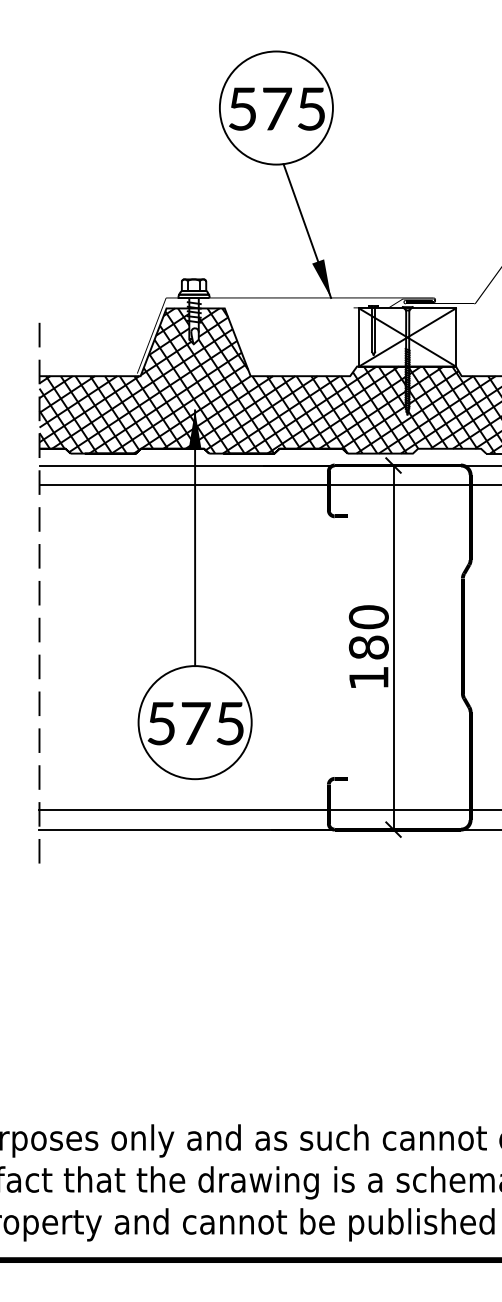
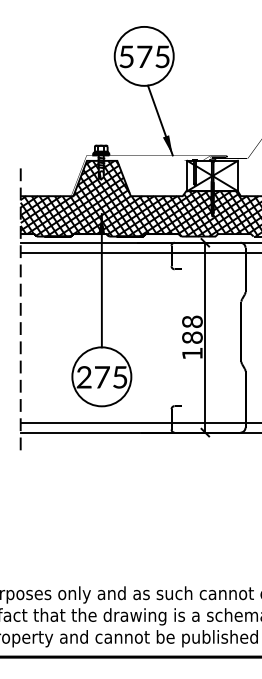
text: (368, 616) -> (192, 321), 180 -> 188
text: (159, 723) -> (83, 377), 575 -> 275

